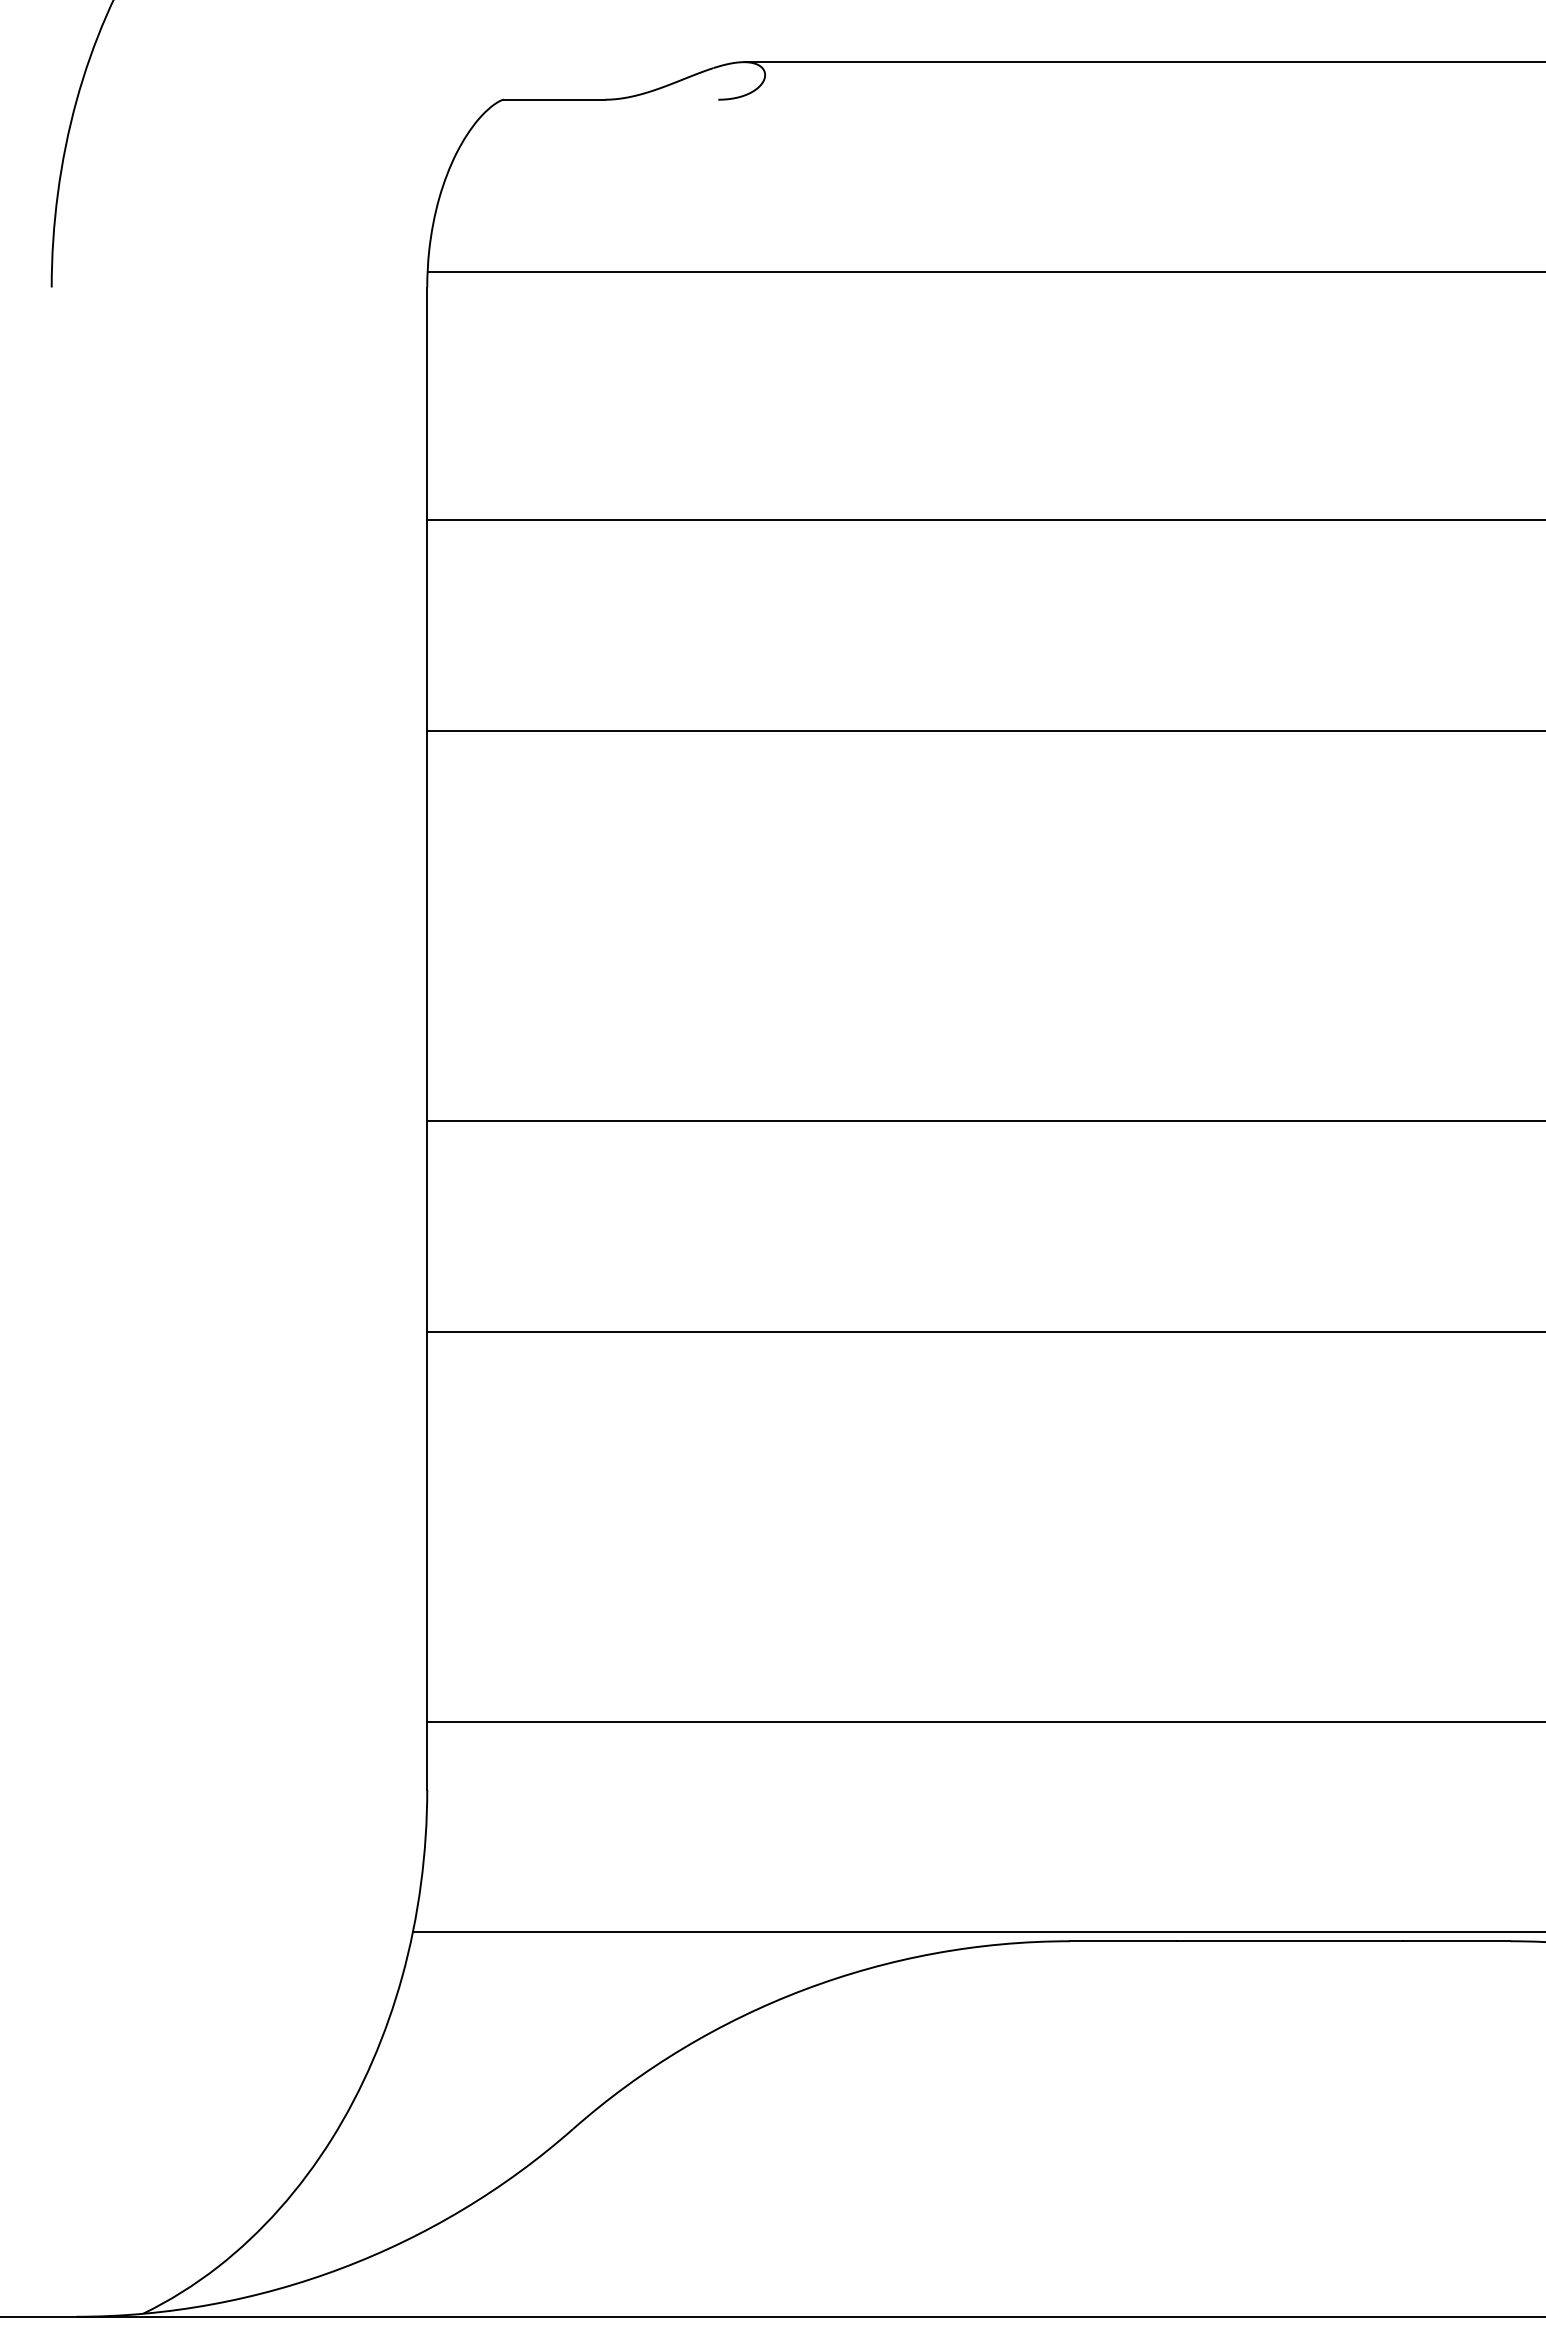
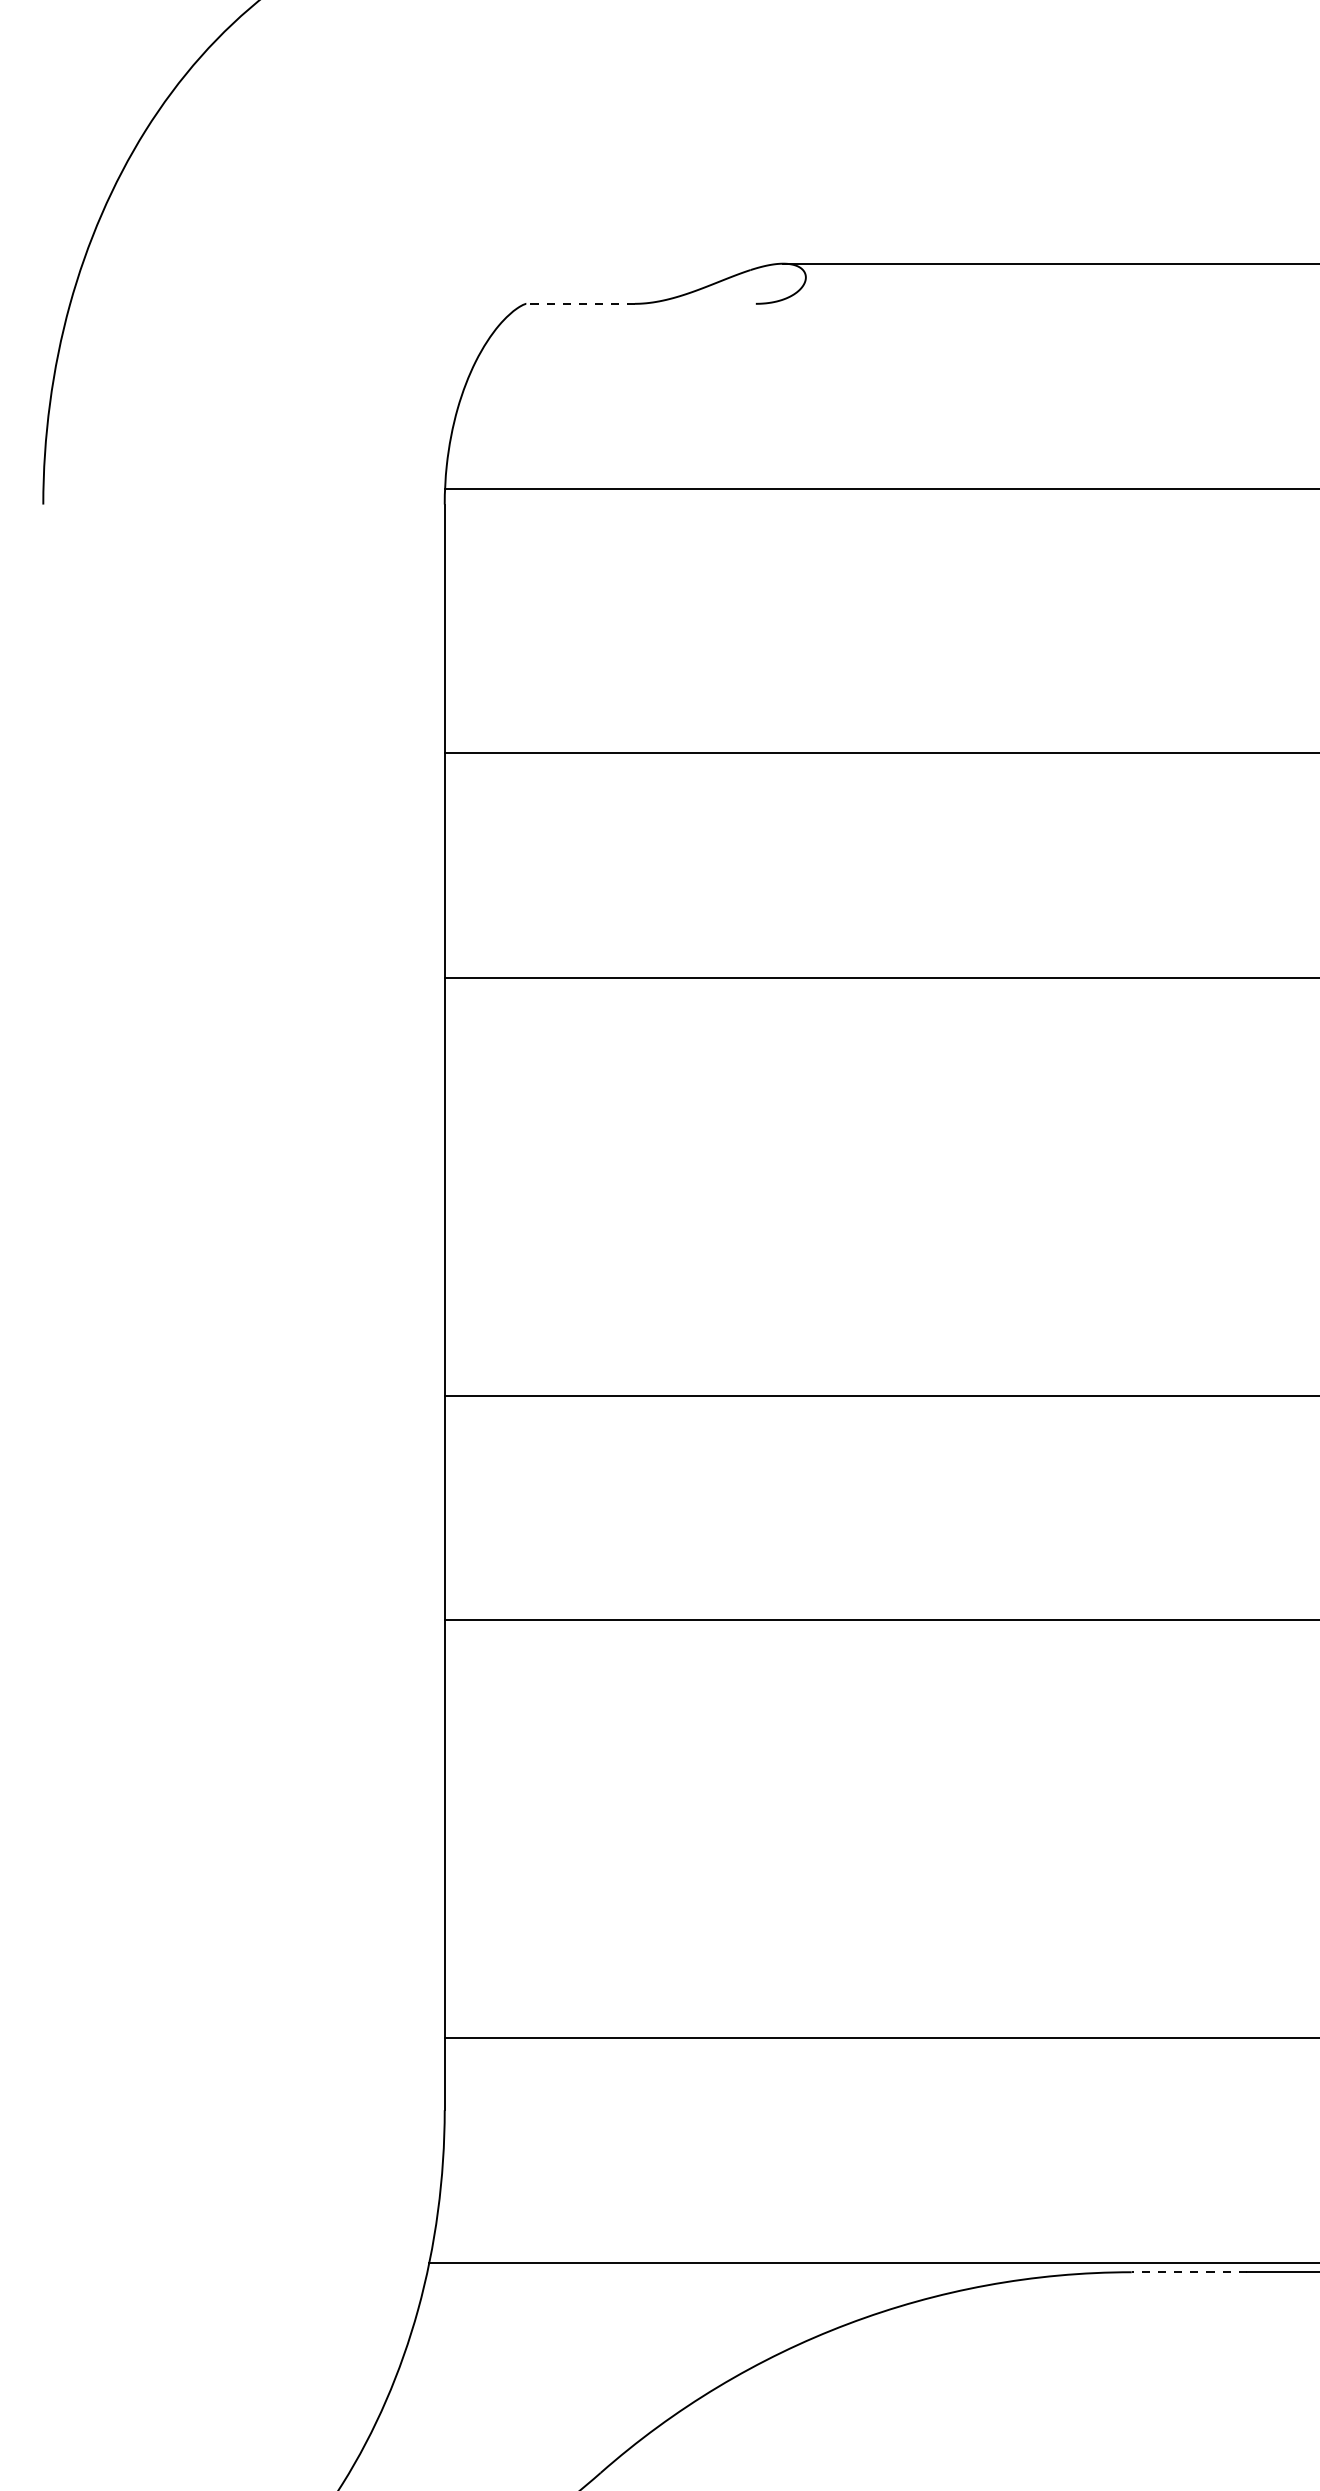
line: (554, 99) -> (580, 303), solid -> dashed
line: (1123, 1941) -> (1188, 2272), solid -> dashed

